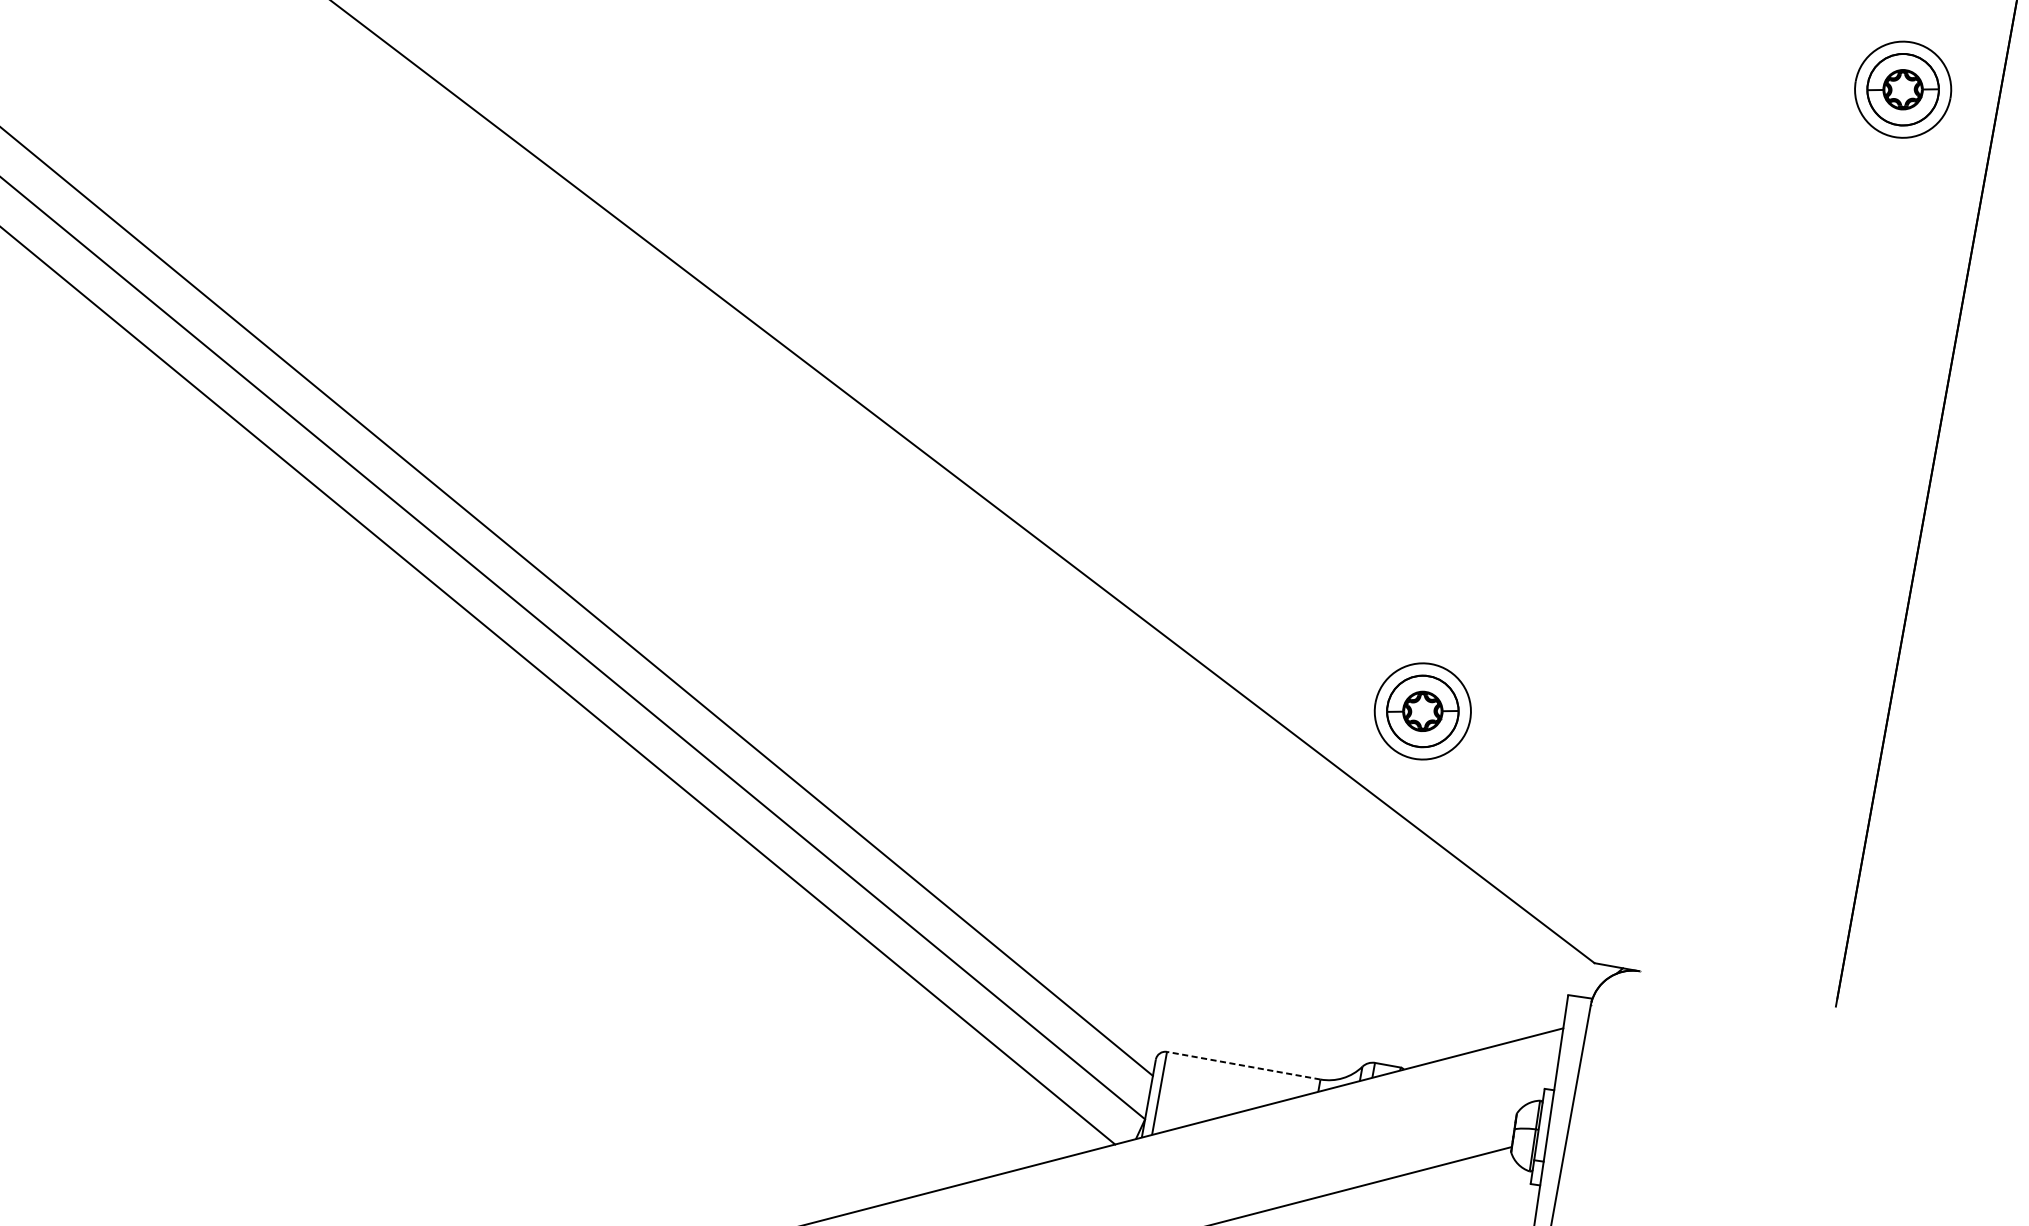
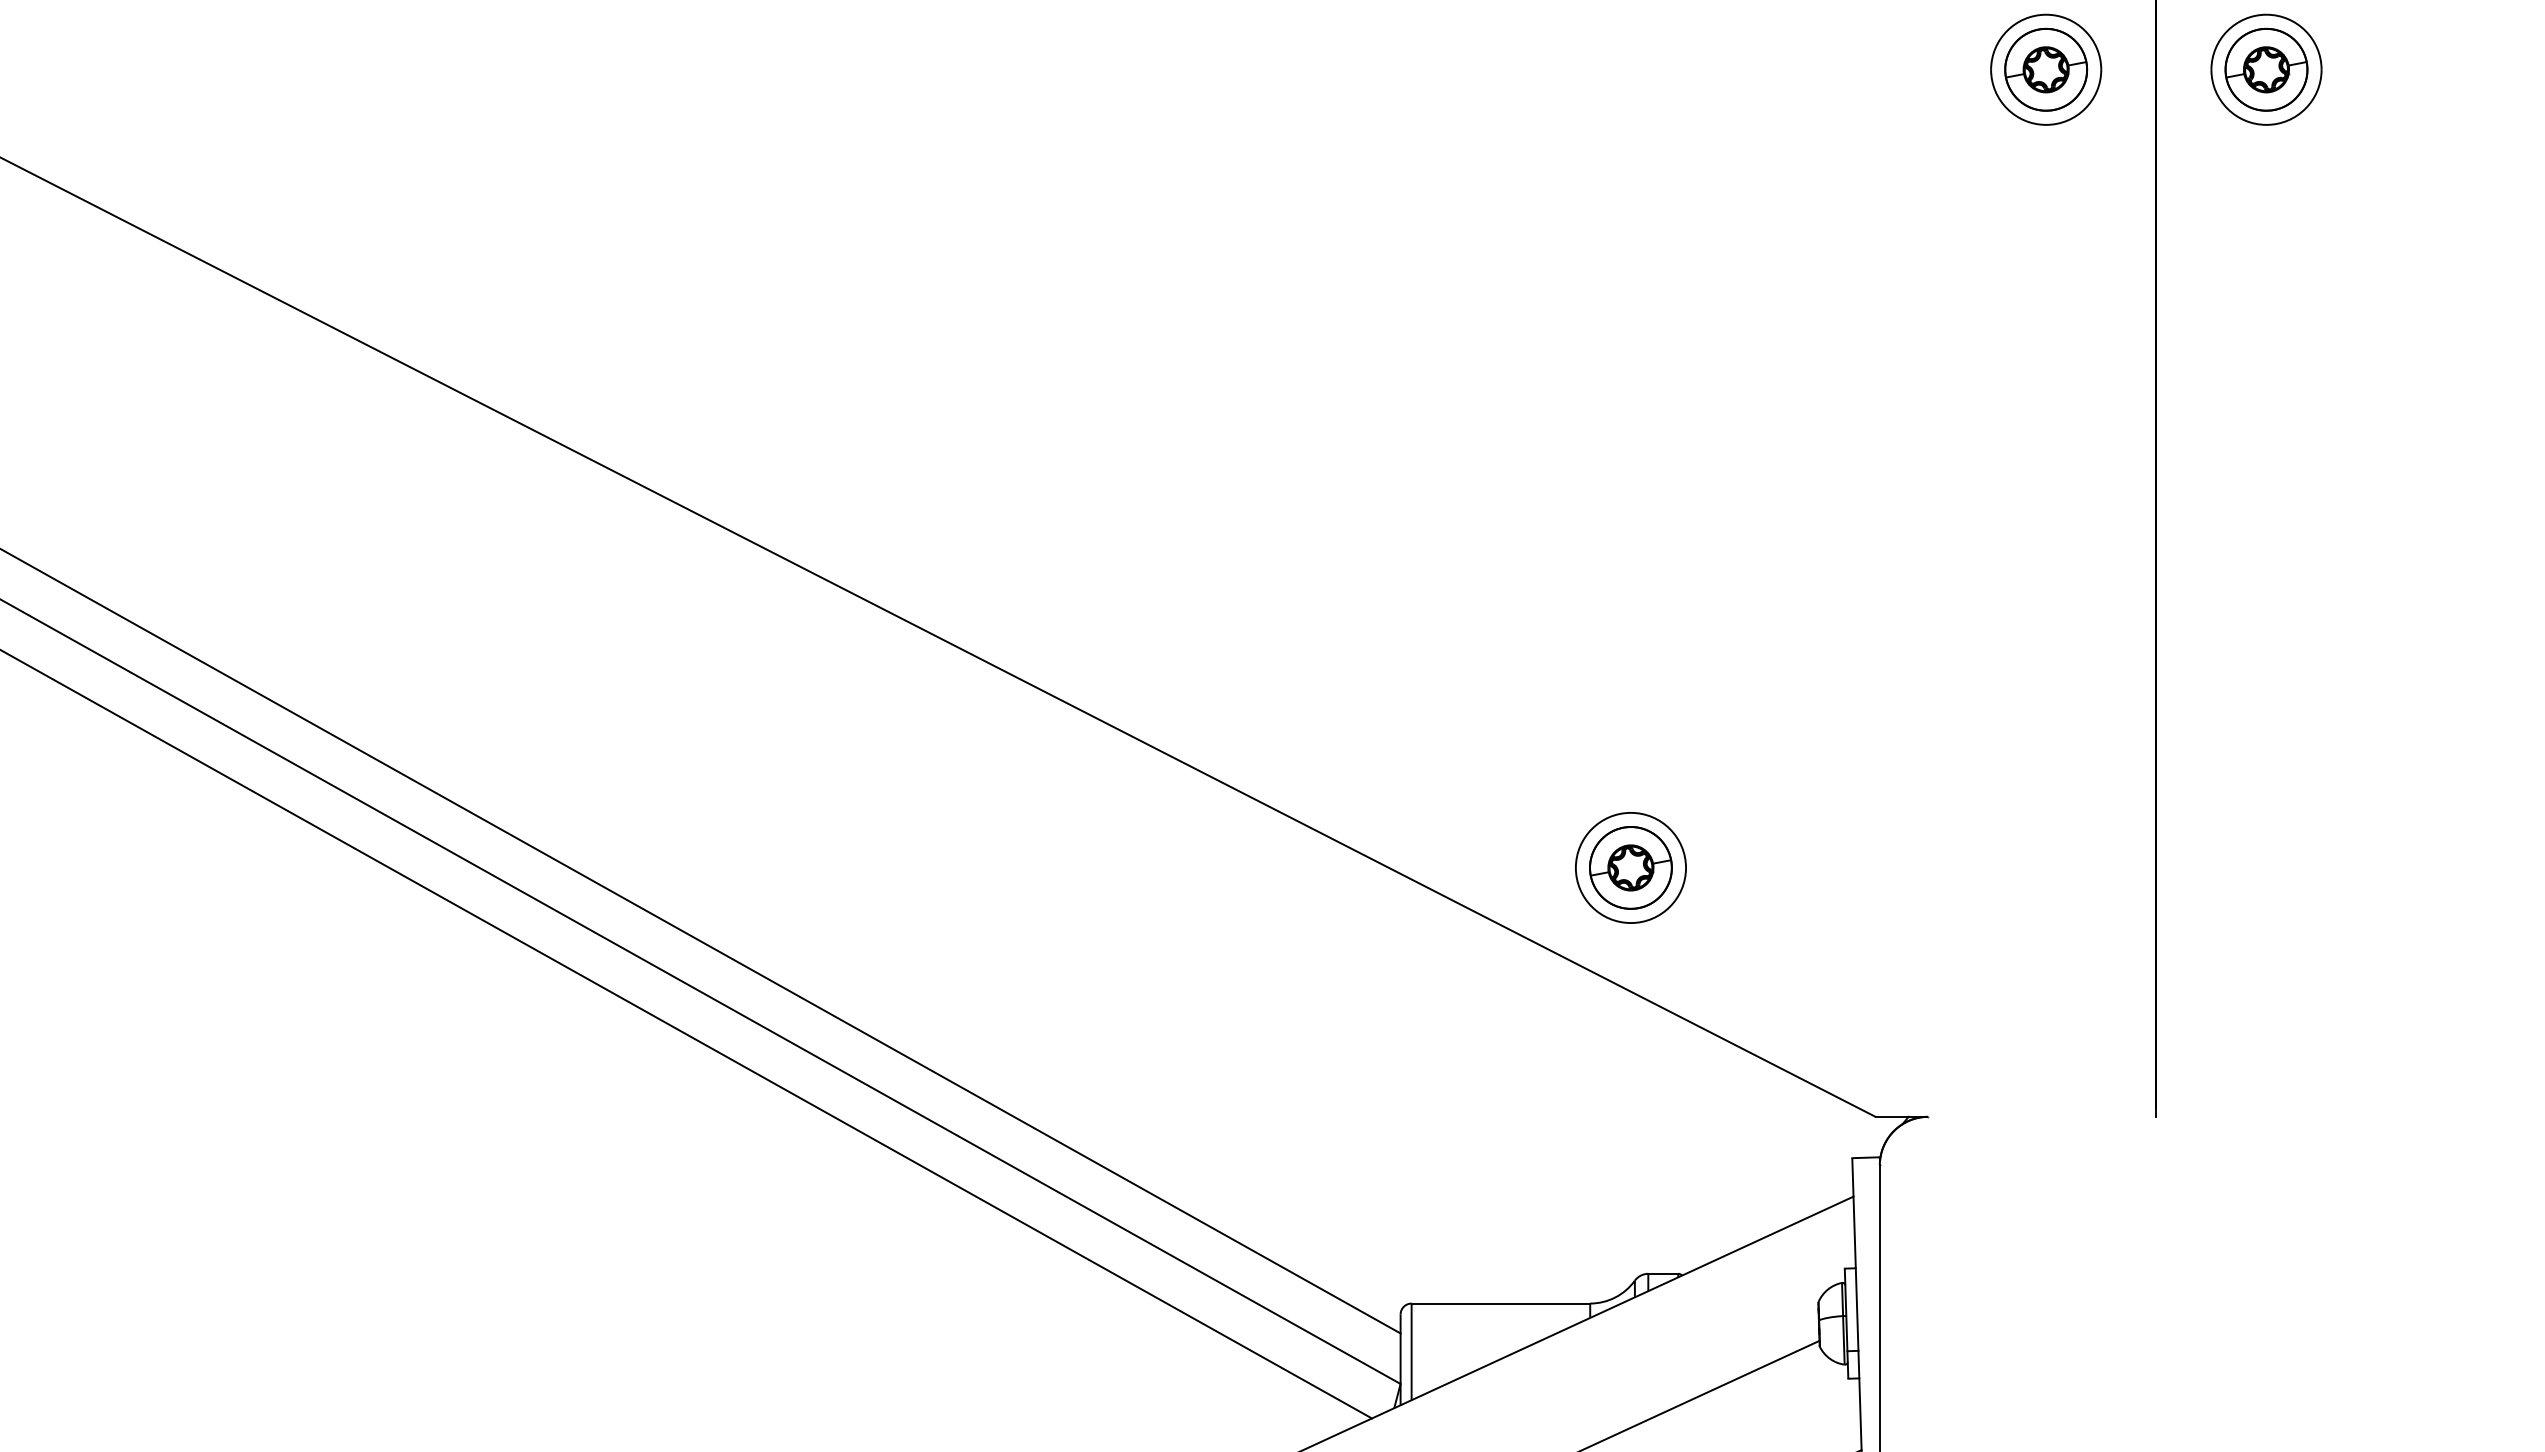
line: (1243, 1065) -> (1500, 1303), dashed -> solid

